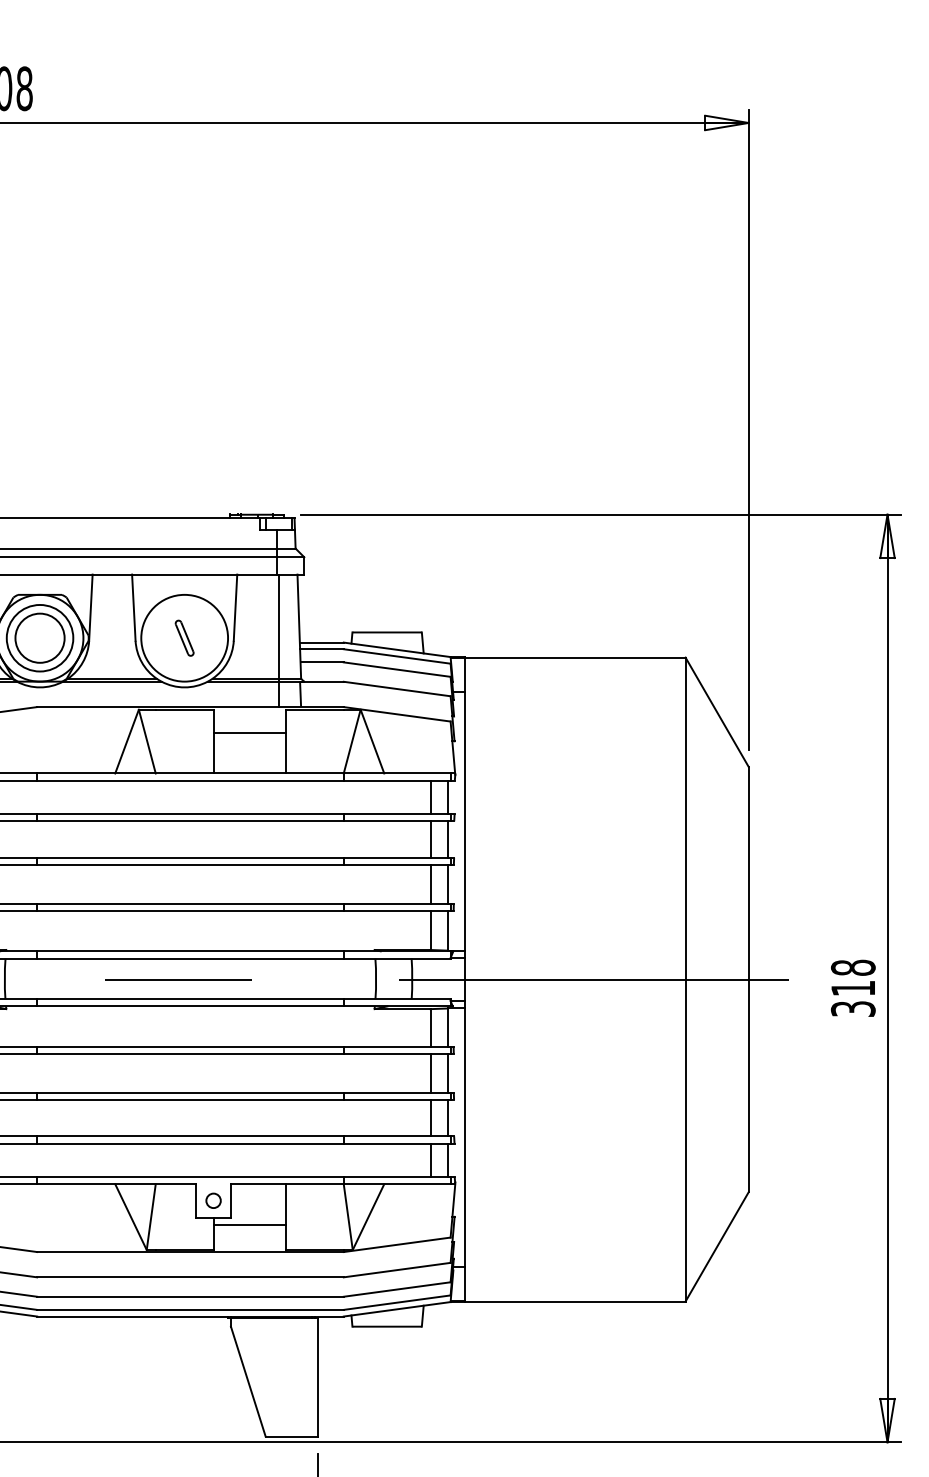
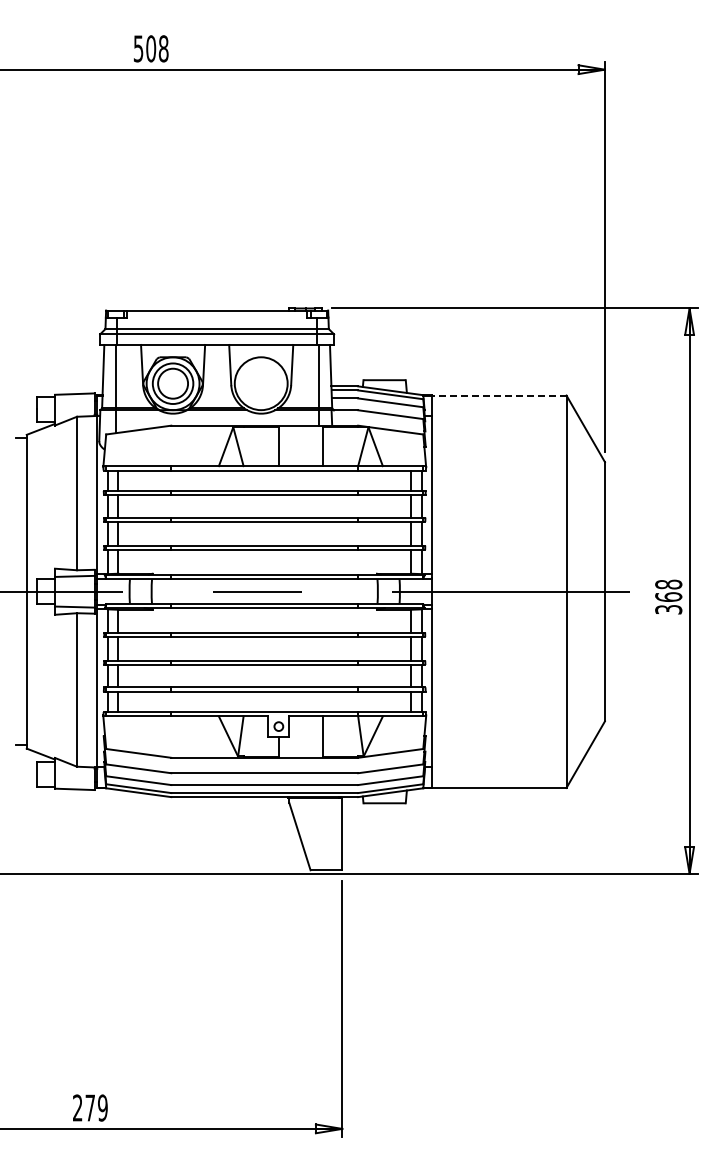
part: (183, 637) -> (260, 383), removed
line: (573, 657) -> (498, 395), solid -> dashed
line: (249, 733) -> (300, 441), removed
text: (852, 987) -> (668, 596), 318 -> 368
line: (249, 1225) -> (300, 741), removed

